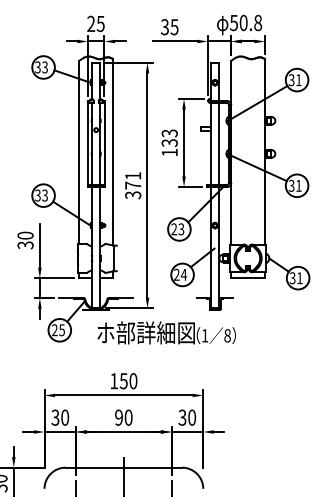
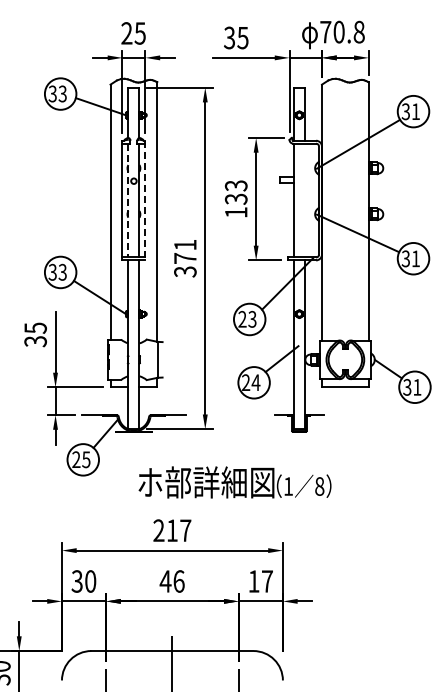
text: (233, 23) -> (325, 32), 50.8 -> 70.8
line: (92, 143) -> (128, 200), solid -> dashed
line: (104, 143) -> (145, 200), solid -> dashed
line: (218, 143) -> (304, 200), removed
text: (25, 235) -> (35, 327), 30 -> 35
text: (166, 332) -> (234, 482), moved
text: (123, 381) -> (172, 530), 150 -> 217
text: (123, 417) -> (171, 581), 90 -> 46
text: (187, 417) -> (260, 581), 30 -> 17

